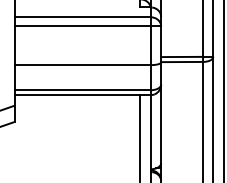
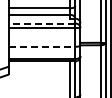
line: (81, 17) -> (41, 23), solid -> dashed
line: (83, 64) -> (42, 46), solid -> dashed

